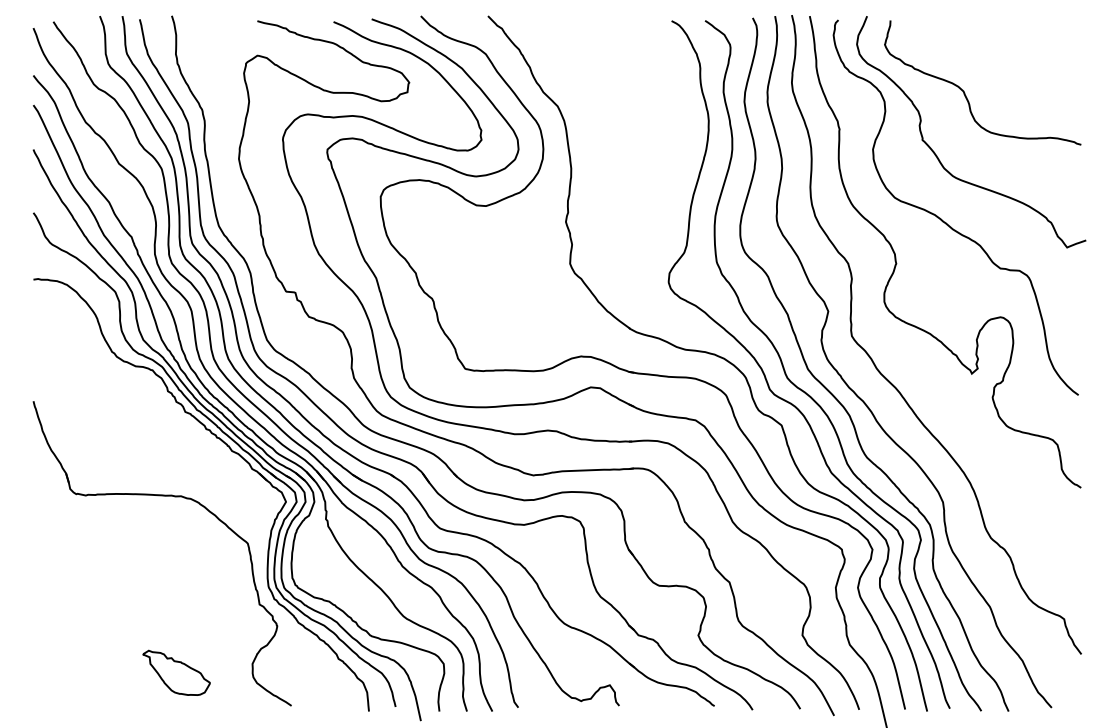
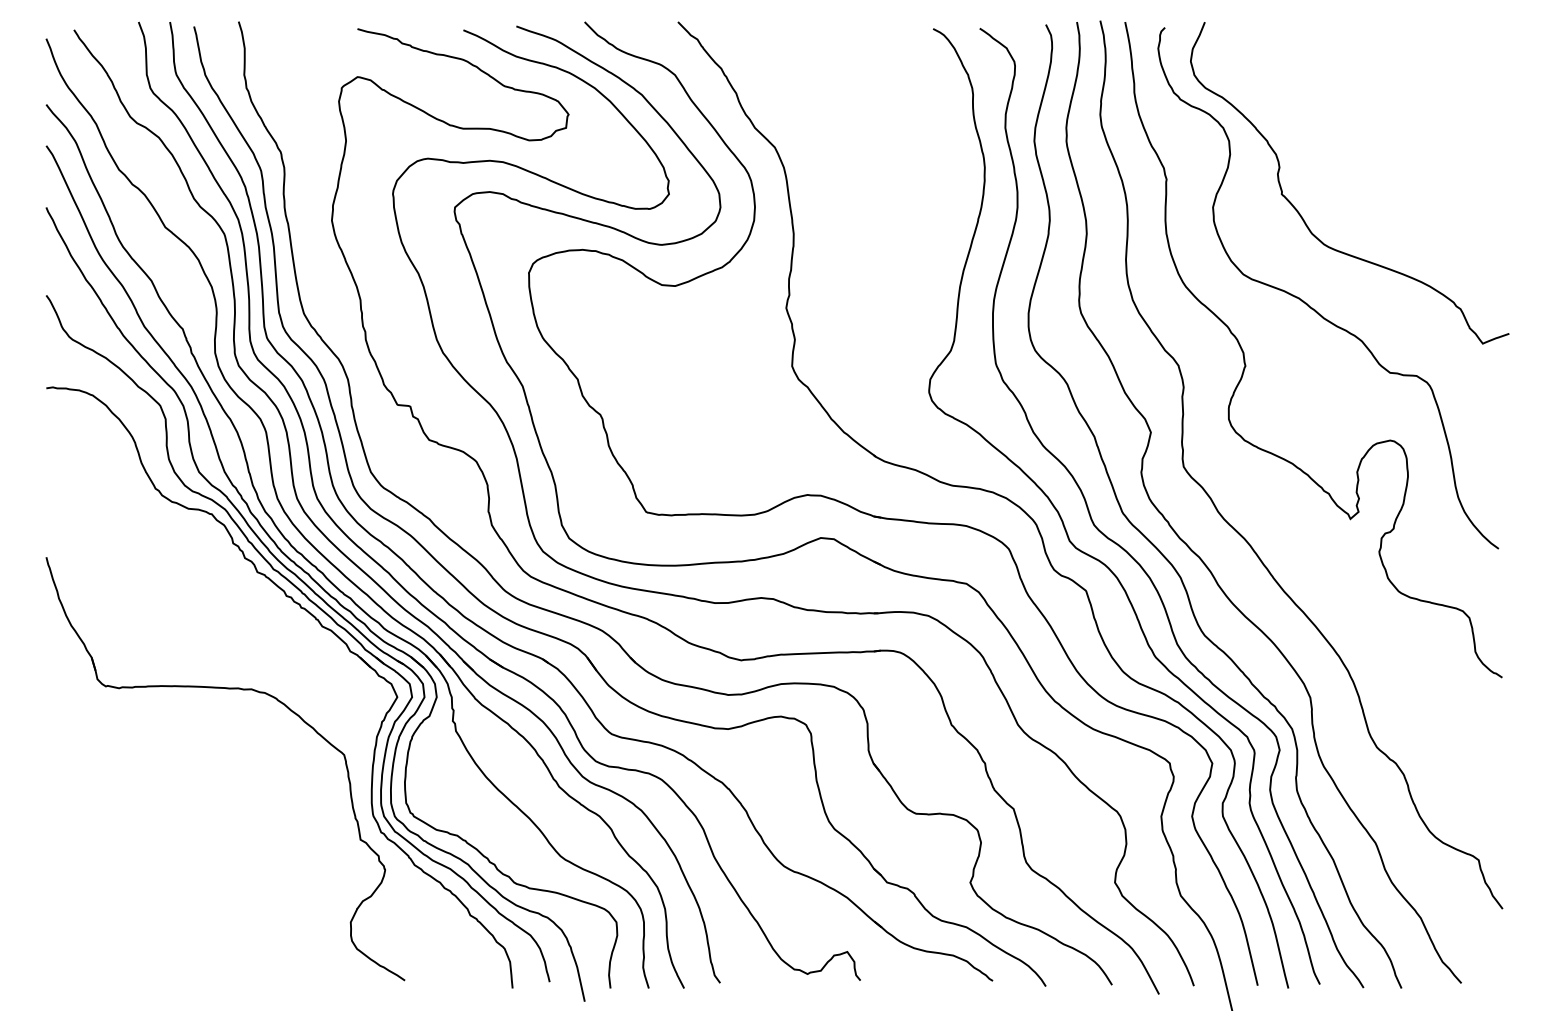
curve: (964, 91) -> (1340, 127), removed
part: (176, 672) -> (244, 934), removed

